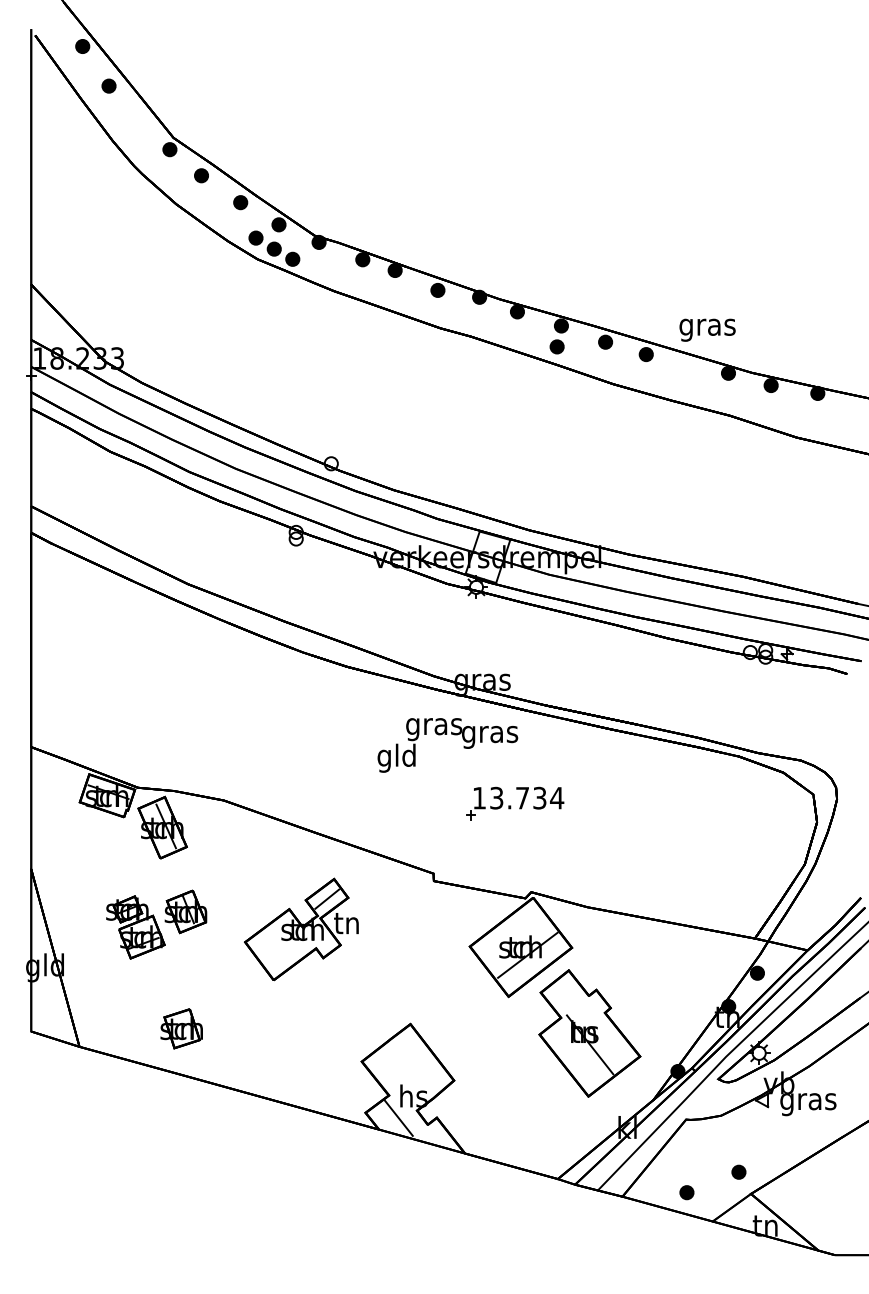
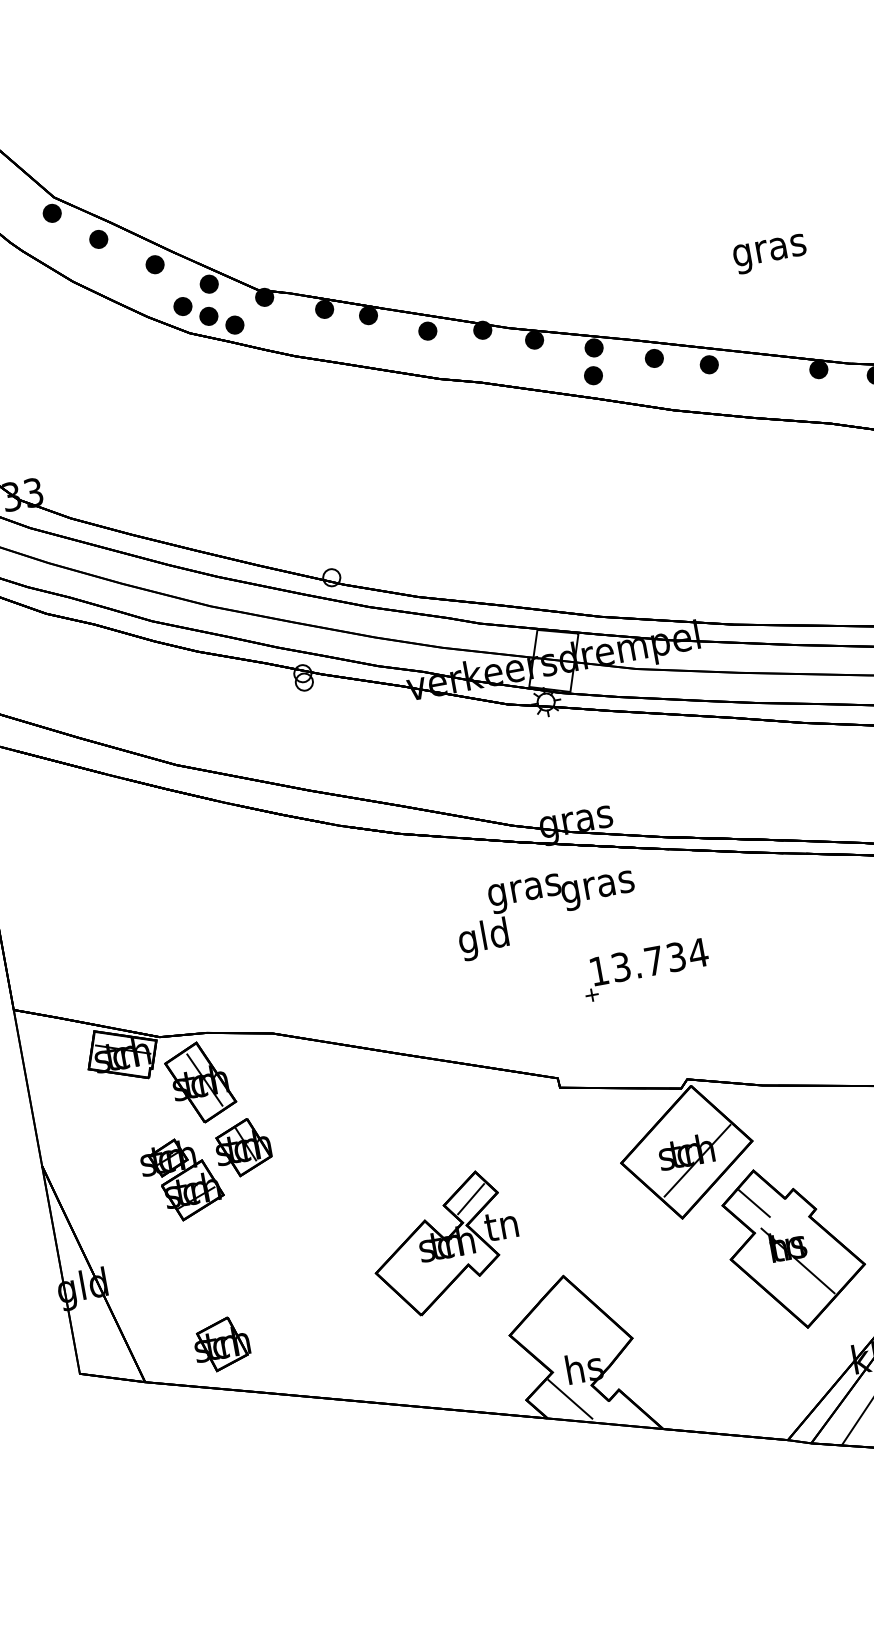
text: (707, 329) -> (769, 253), moved
part: (156, 924) -> (208, 1170), moved
part: (301, 929) -> (445, 1243), moved
line: (564, 995) -> (753, 1203), added
part: (181, 1028) -> (221, 1344), moved

